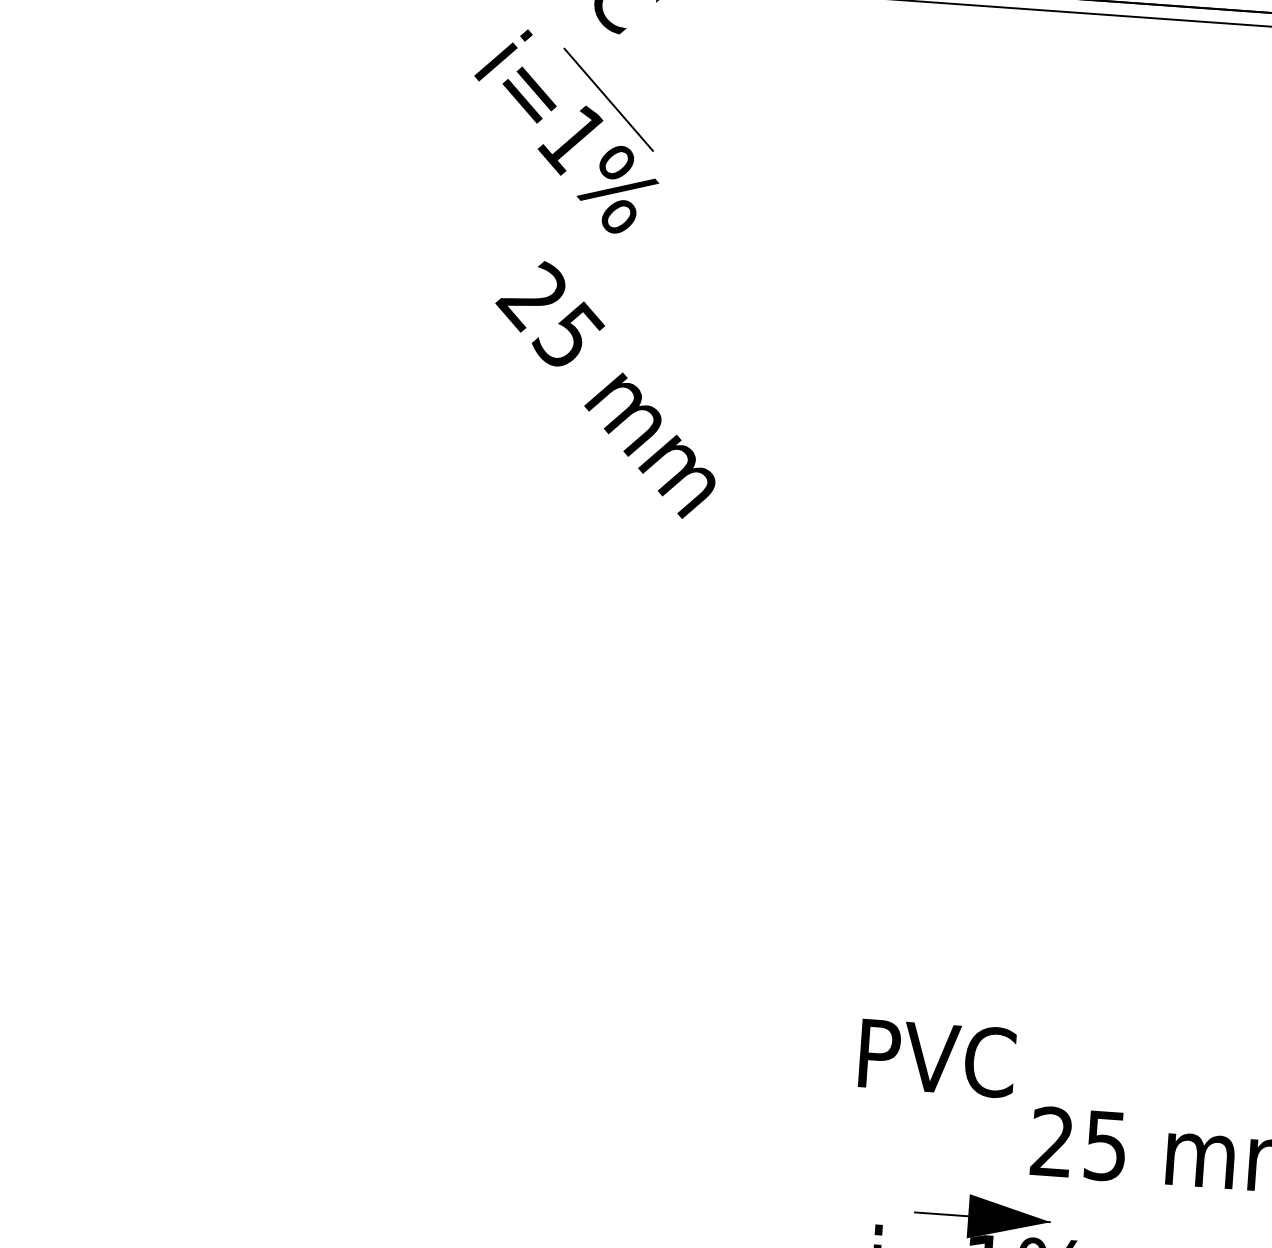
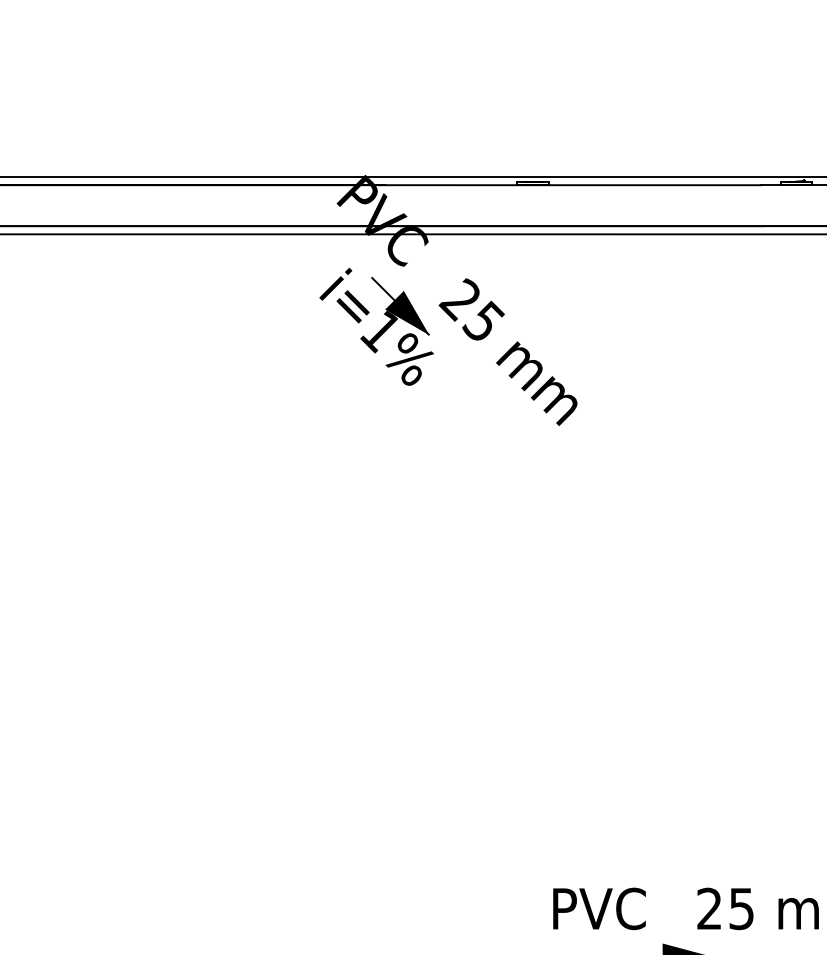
fill: (619, 111) -> (407, 312), added
text: (604, 388) -> (507, 351), moved
text: (937, 1057) -> (599, 908), moved

